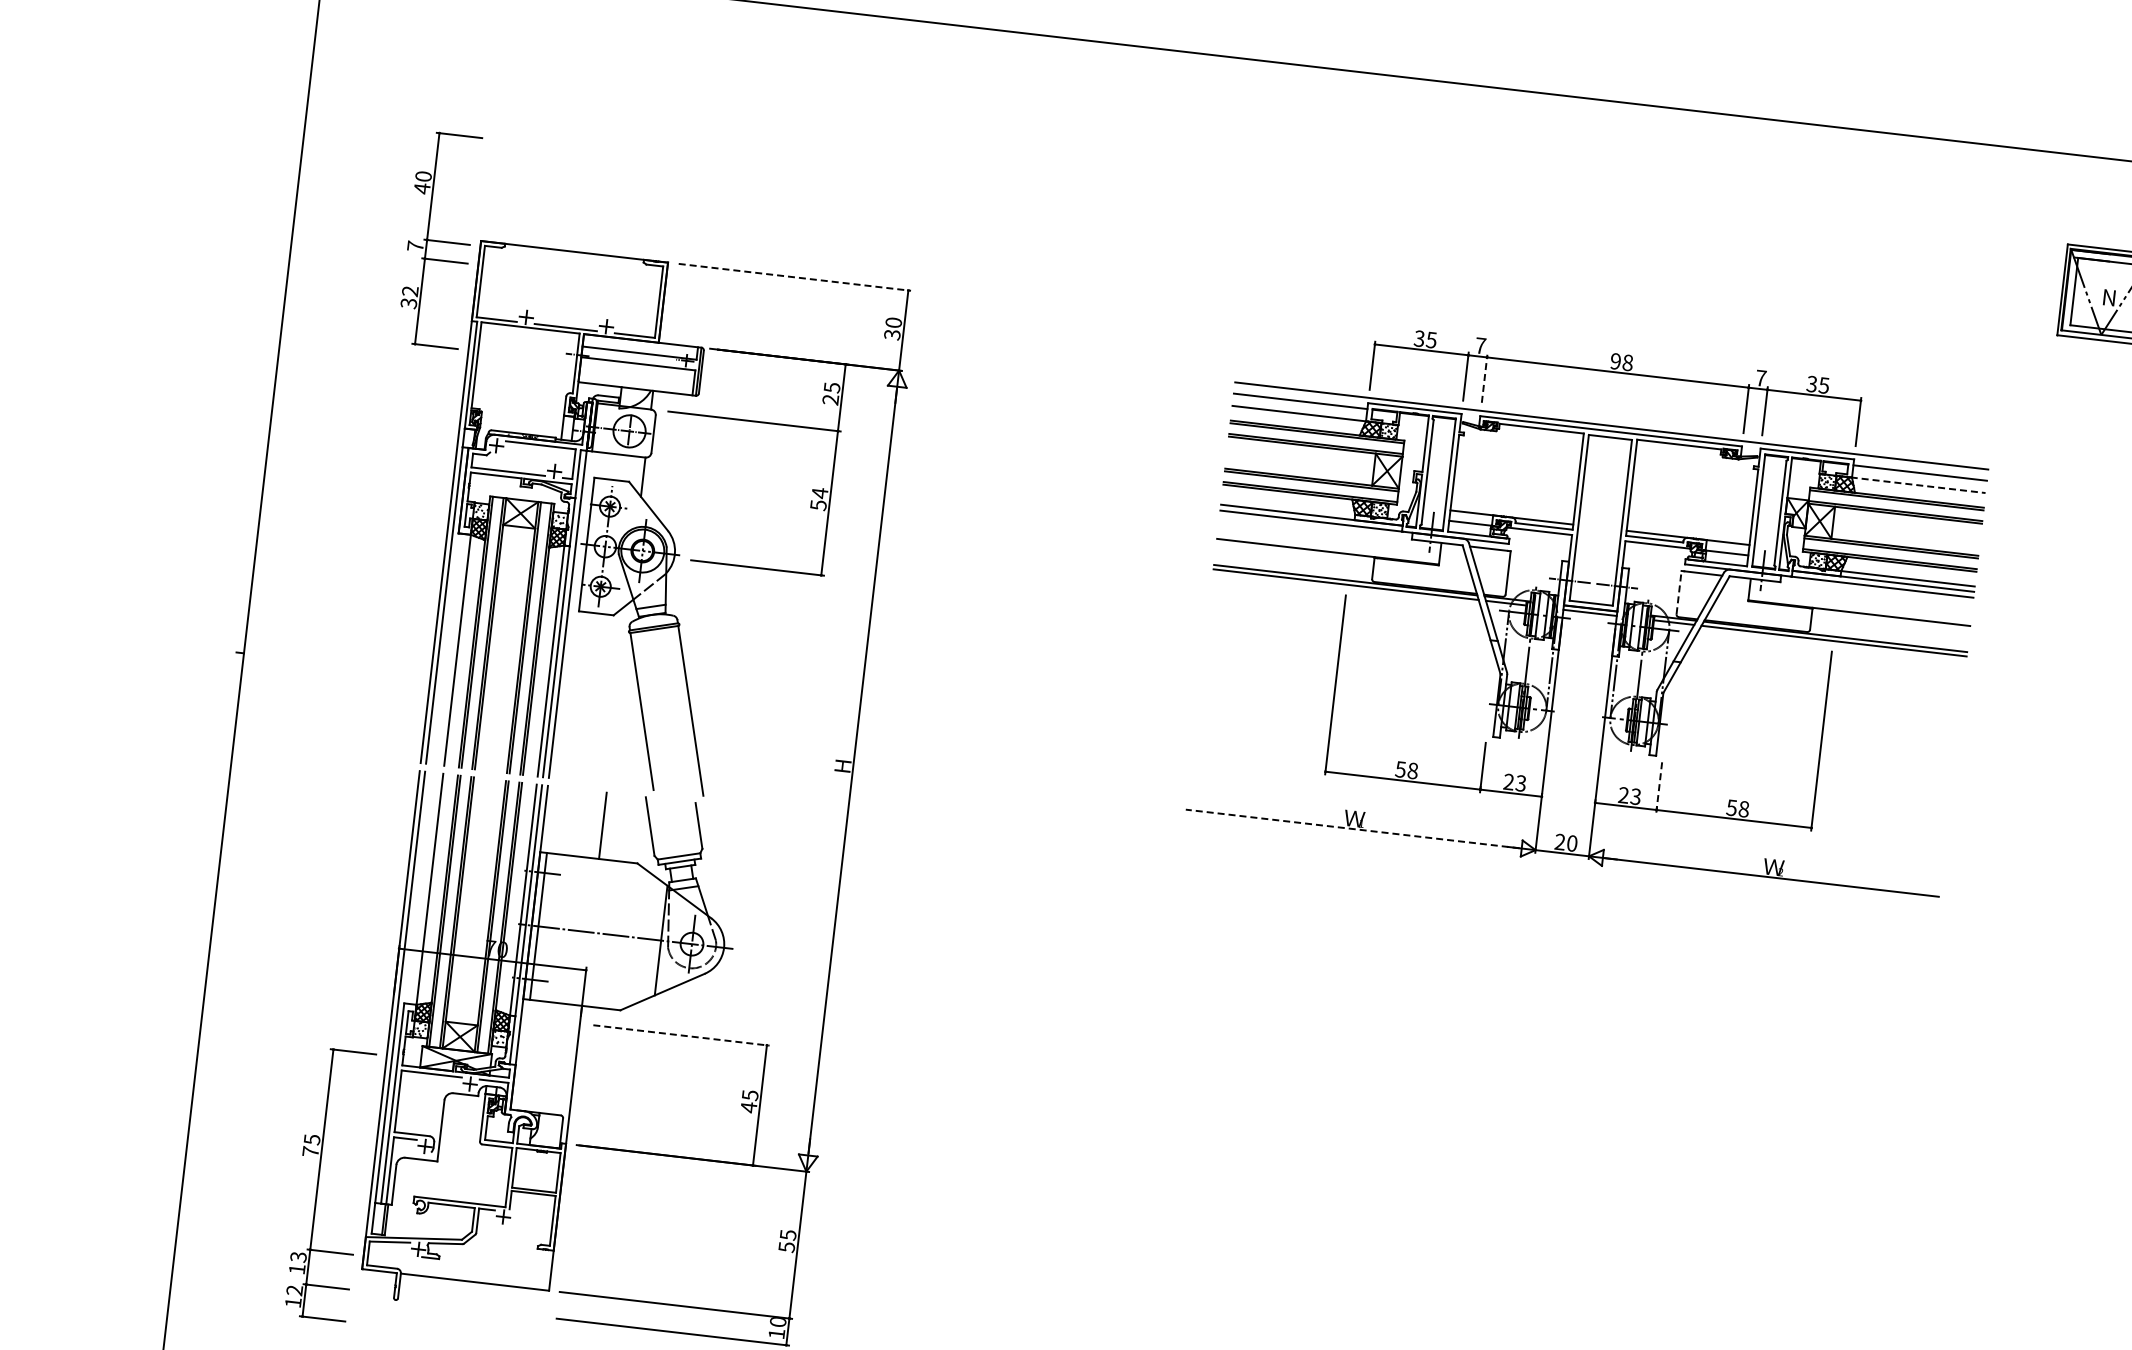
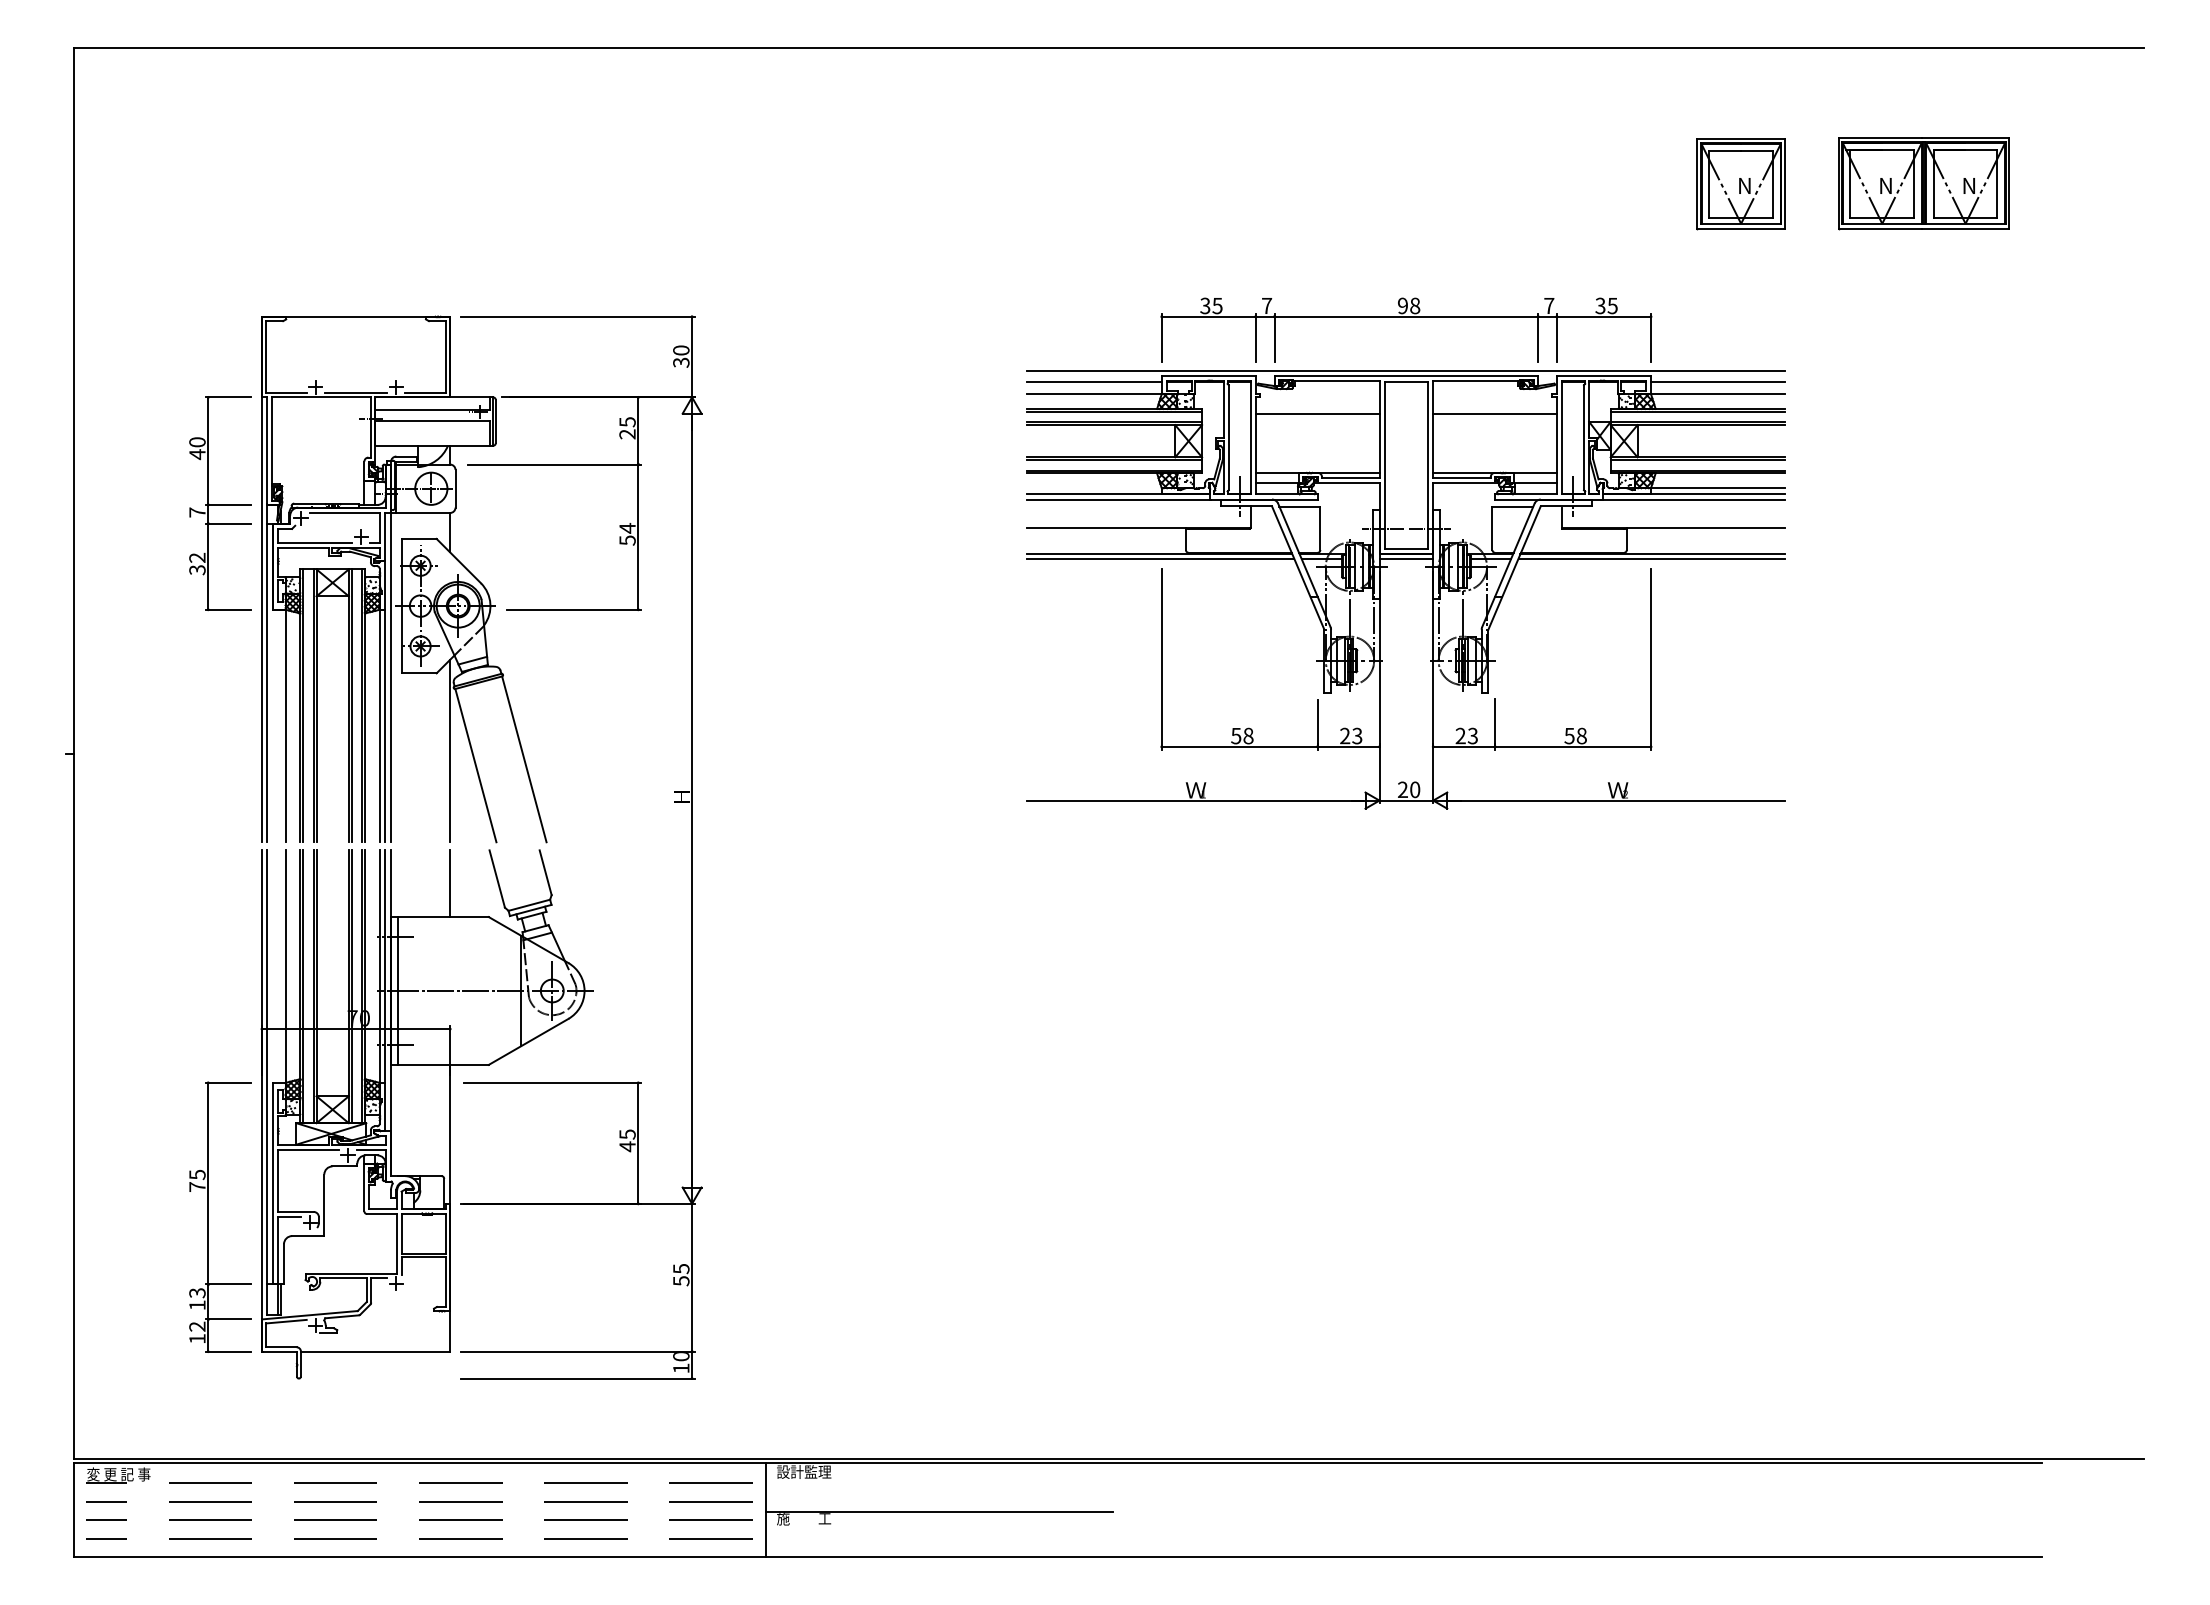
part: (439, 239) -> (220, 503), moved
line: (794, 277) -> (577, 316), dashed -> solid
part: (1965, 279) -> (1740, 184), added
line: (1484, 378) -> (1274, 337), dashed -> solid
line: (1518, 459) -> (1317, 414), added
line: (1694, 479) -> (1494, 414), added
line: (1918, 485) -> (1717, 394), dashed -> solid
line: (1679, 592) -> (1492, 528), dashed -> solid
line: (618, 693) -> (450, 750), added
line: (1659, 787) -> (1495, 724), dashed -> solid
line: (1351, 828) -> (1194, 800), dashed -> solid
line: (681, 1035) -> (552, 1082), dashed -> solid
part: (318, 1182) -> (208, 1216), moved

